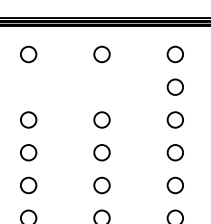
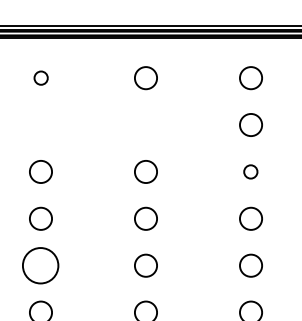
circle: (28, 54) -> (40, 78), size x0.6
circle: (174, 119) -> (249, 171), size x0.6
circle: (28, 185) -> (40, 265), size x1.6

